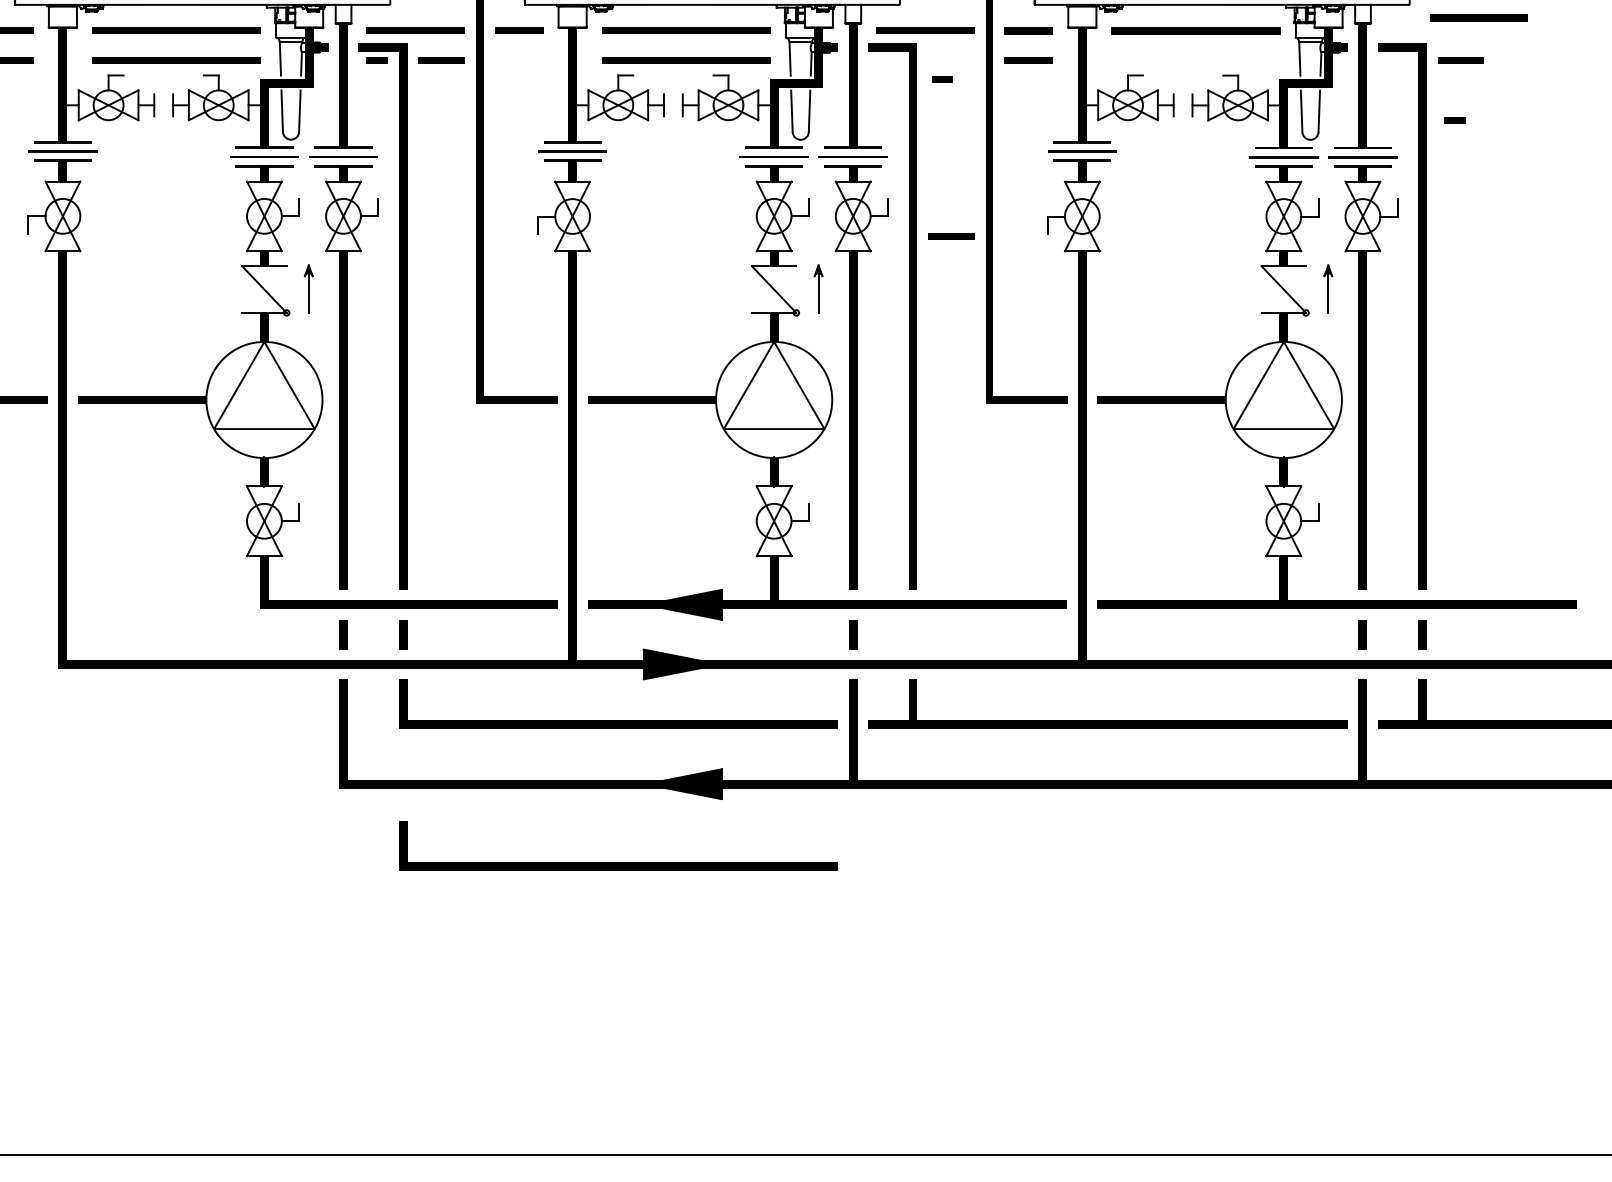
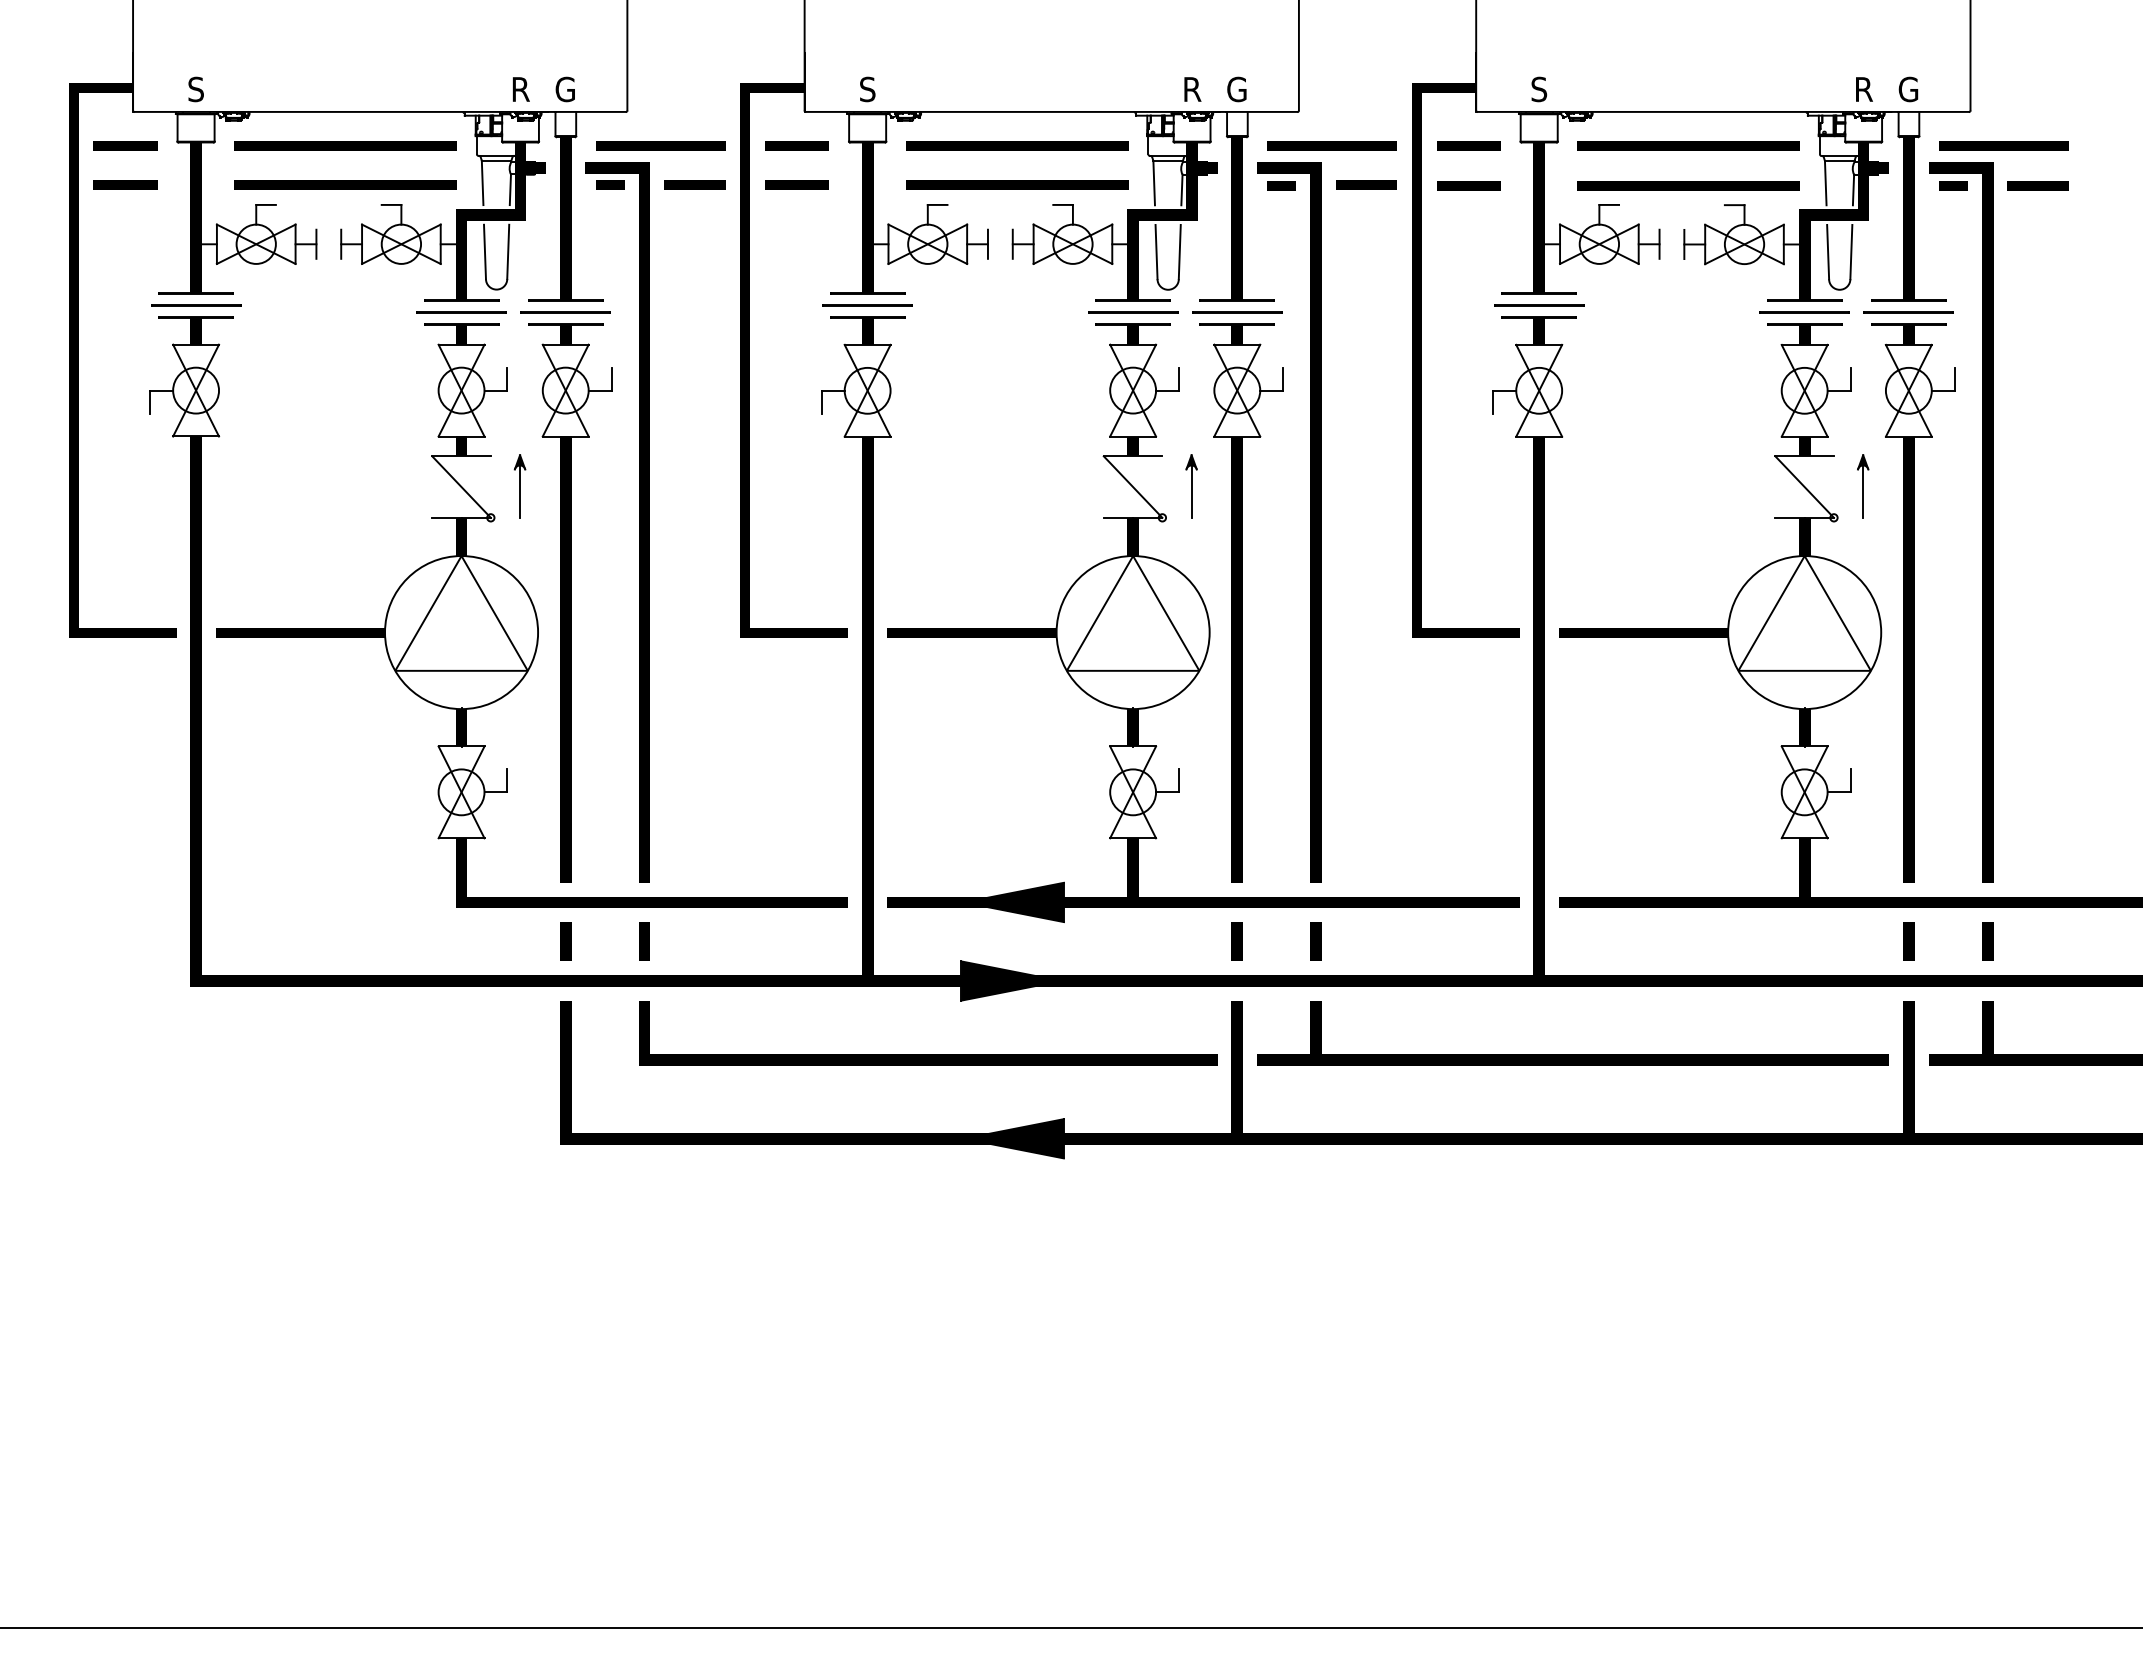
line: (1478, 17) -> (2003, 145), moved
line: (518, 59) -> (796, 184), added
line: (1195, 60) -> (1688, 185), added
line: (942, 79) -> (1281, 185), moved
line: (1455, 120) -> (1953, 185), moved
line: (951, 236) -> (1366, 184), moved
line: (912, 634) -> (1315, 941), added
line: (618, 862) -> (928, 1241), removed

